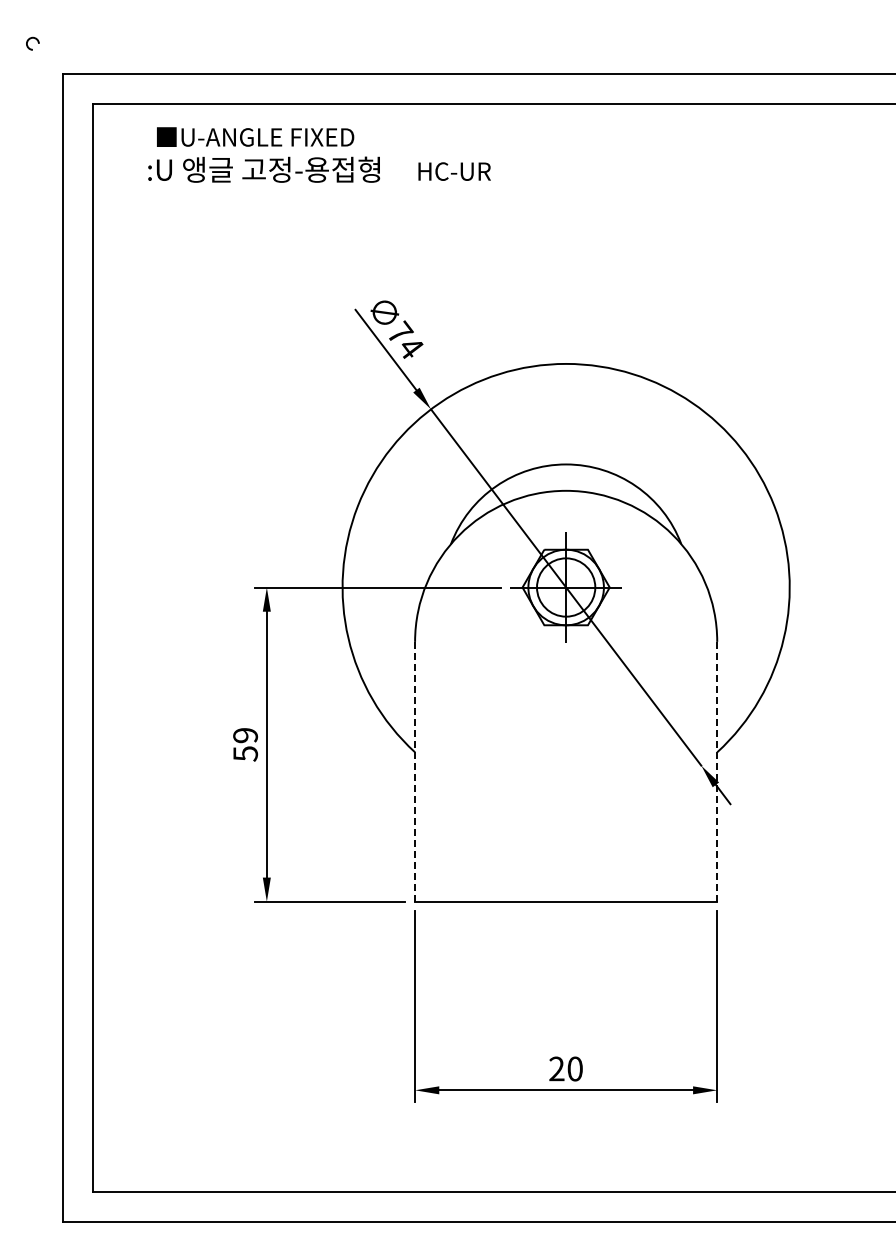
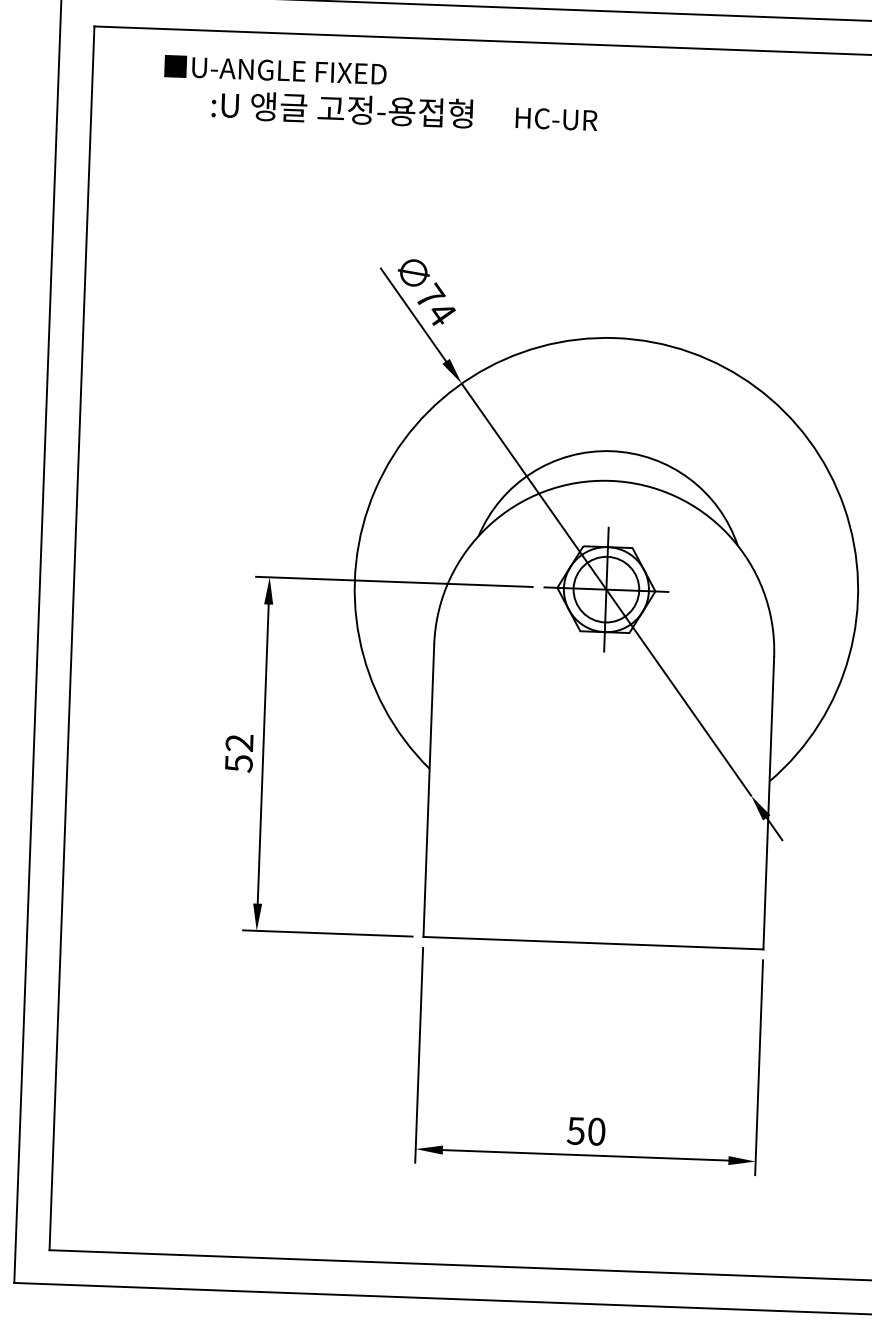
text: (319, 169) -> (404, 111), moved
text: (245, 735) -> (239, 742), 59 -> 52
line: (415, 771) -> (429, 790), dashed -> solid
line: (717, 771) -> (769, 802), dashed -> solid
text: (556, 1068) -> (575, 1130), 20 -> 50

